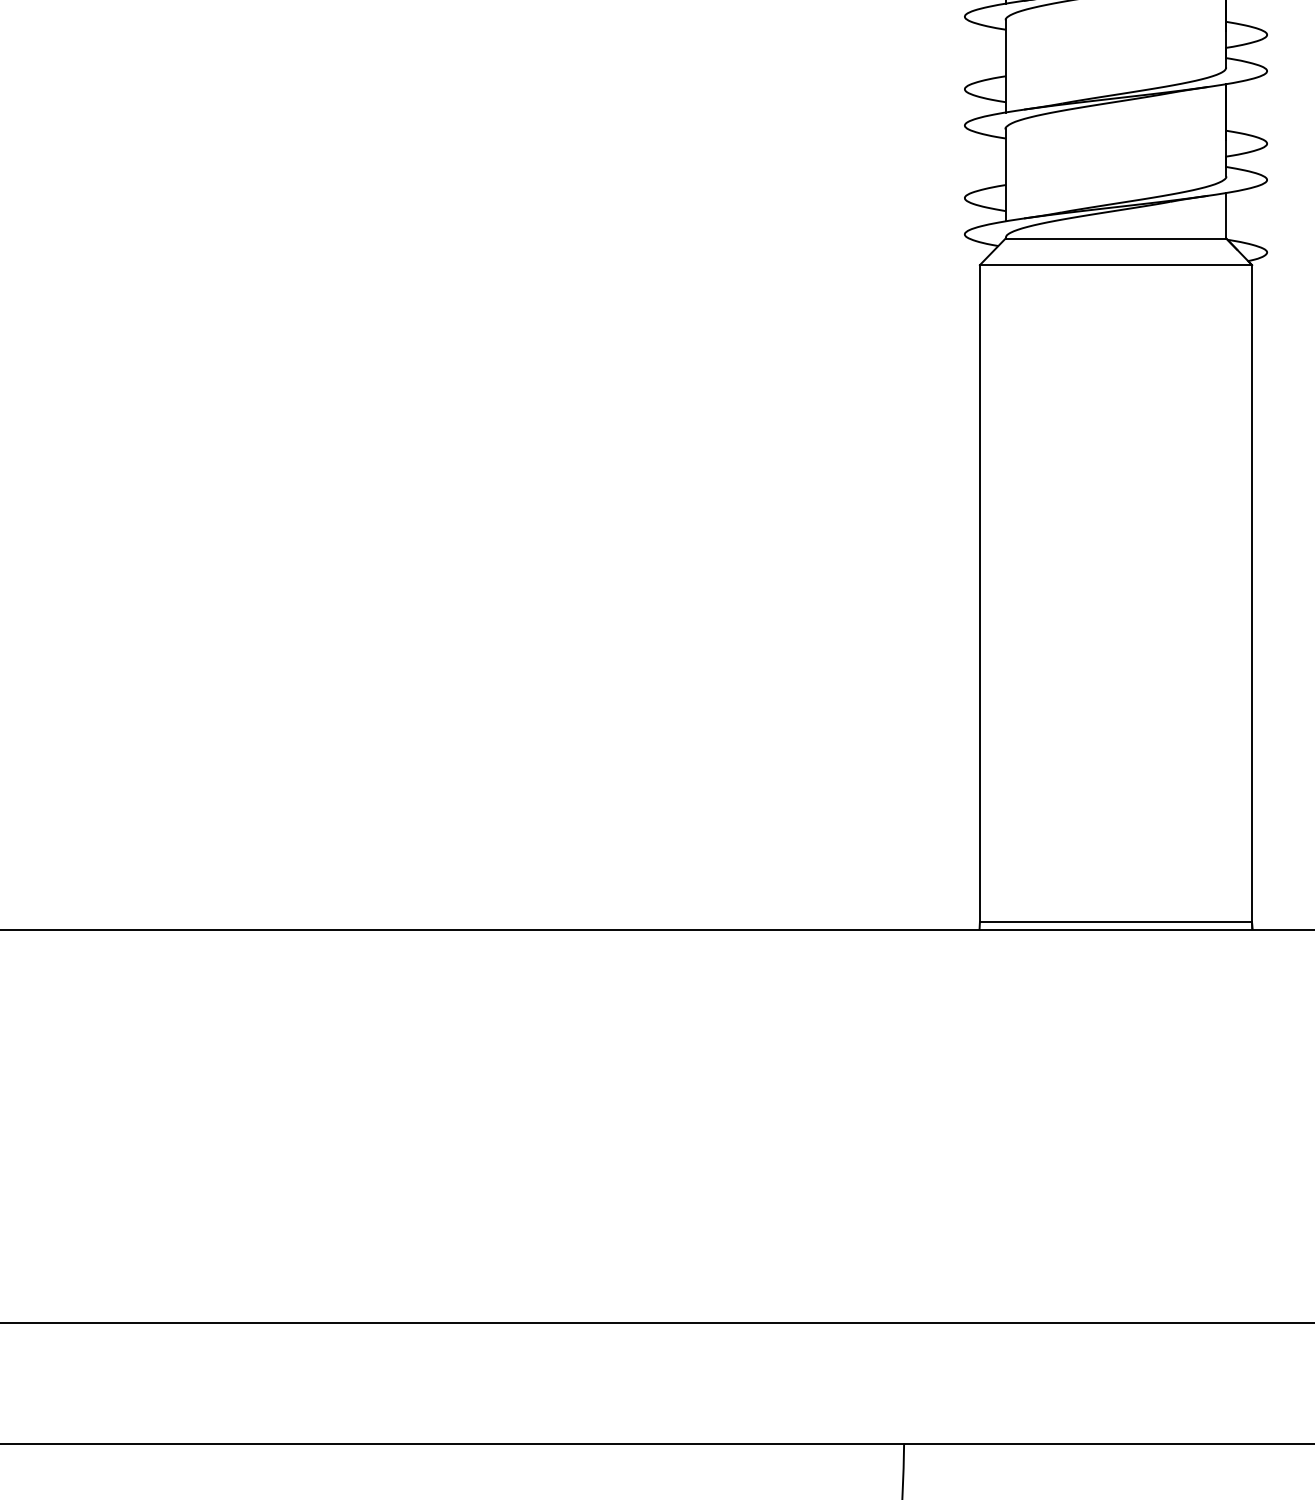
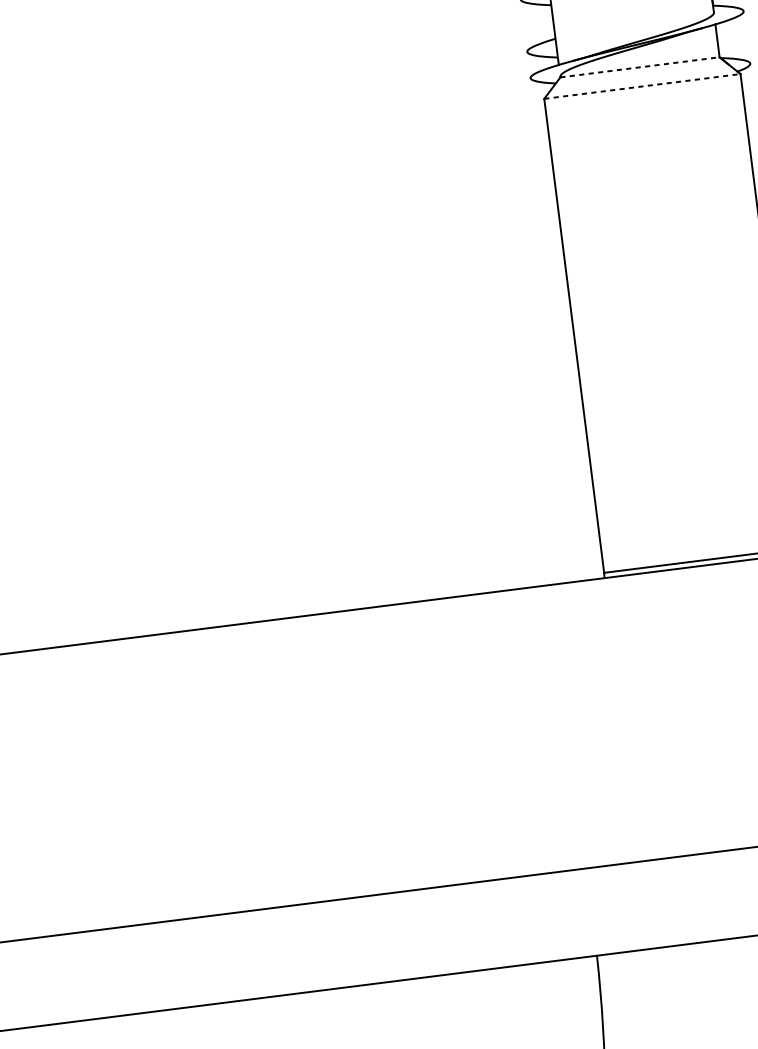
line: (1116, 238) -> (640, 67), solid -> dashed
line: (1116, 265) -> (642, 86), solid -> dashed

